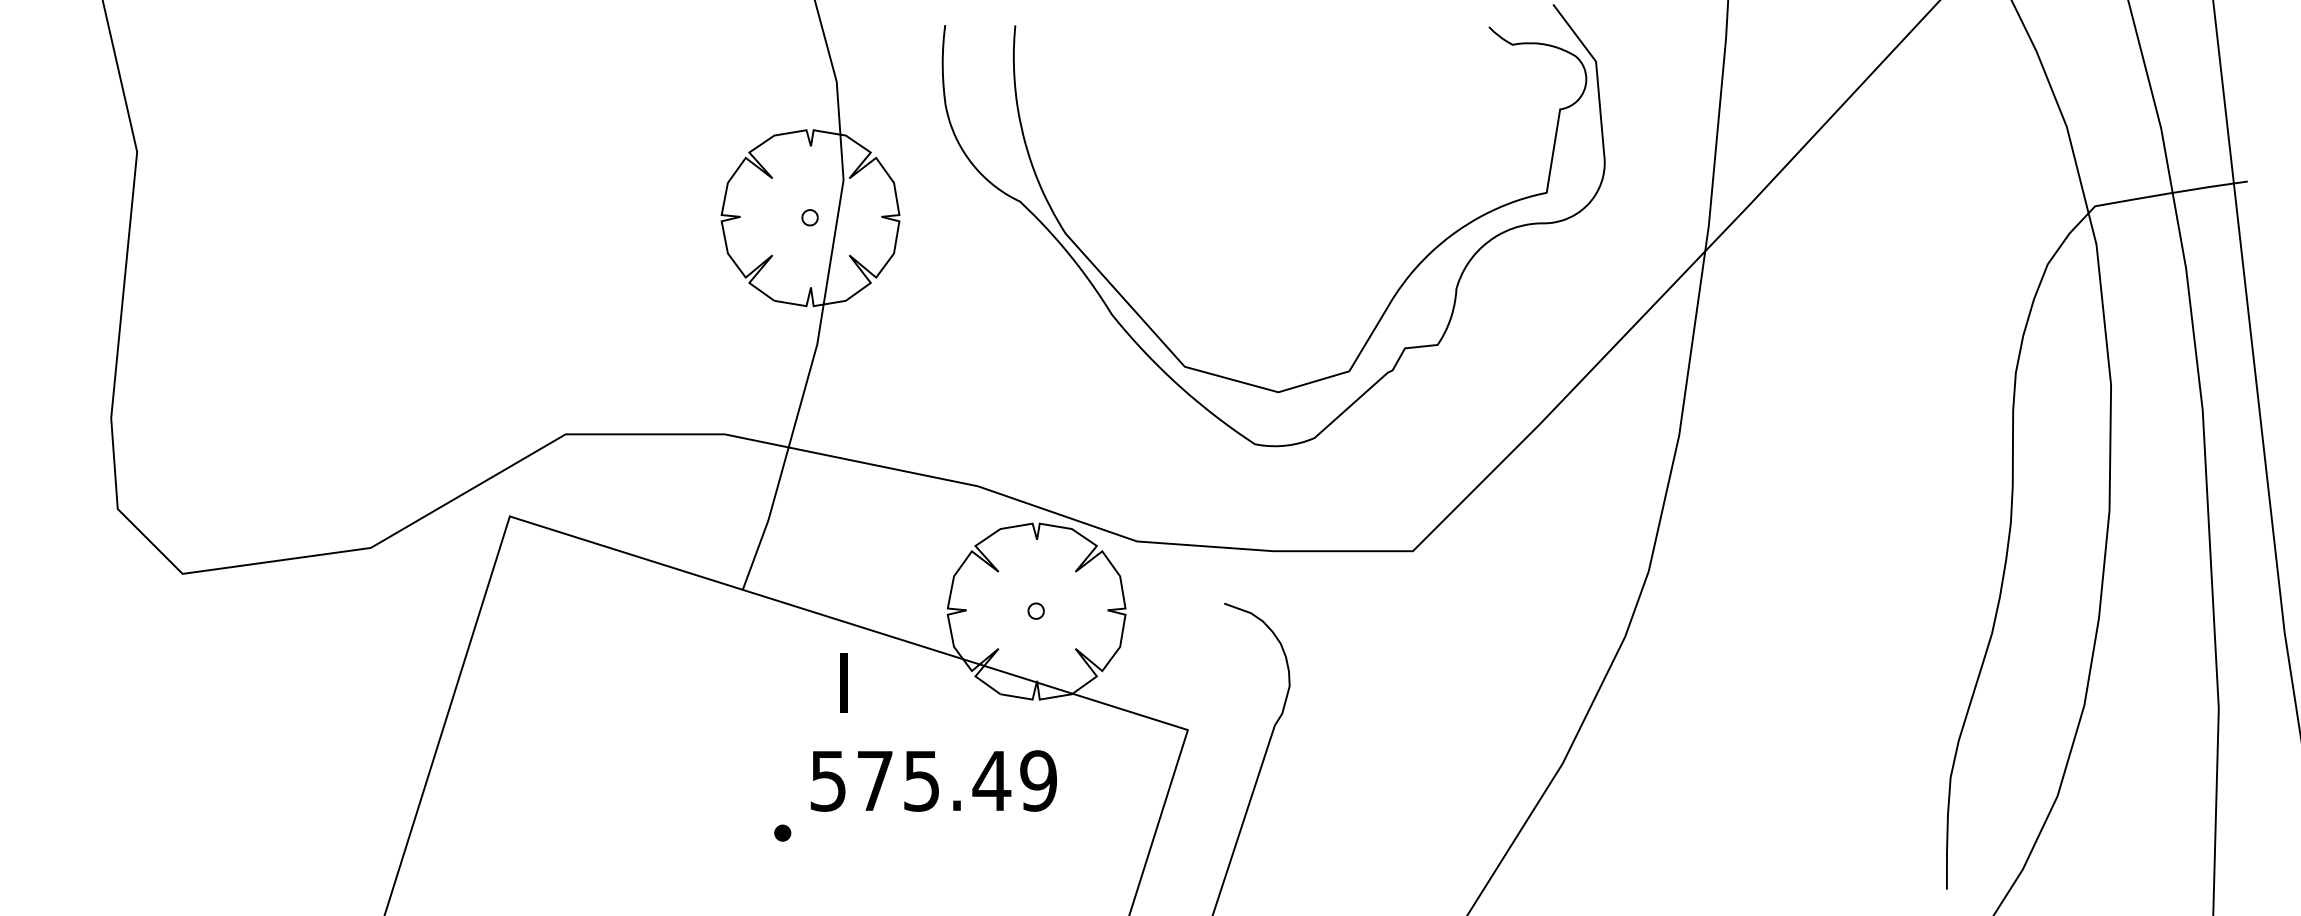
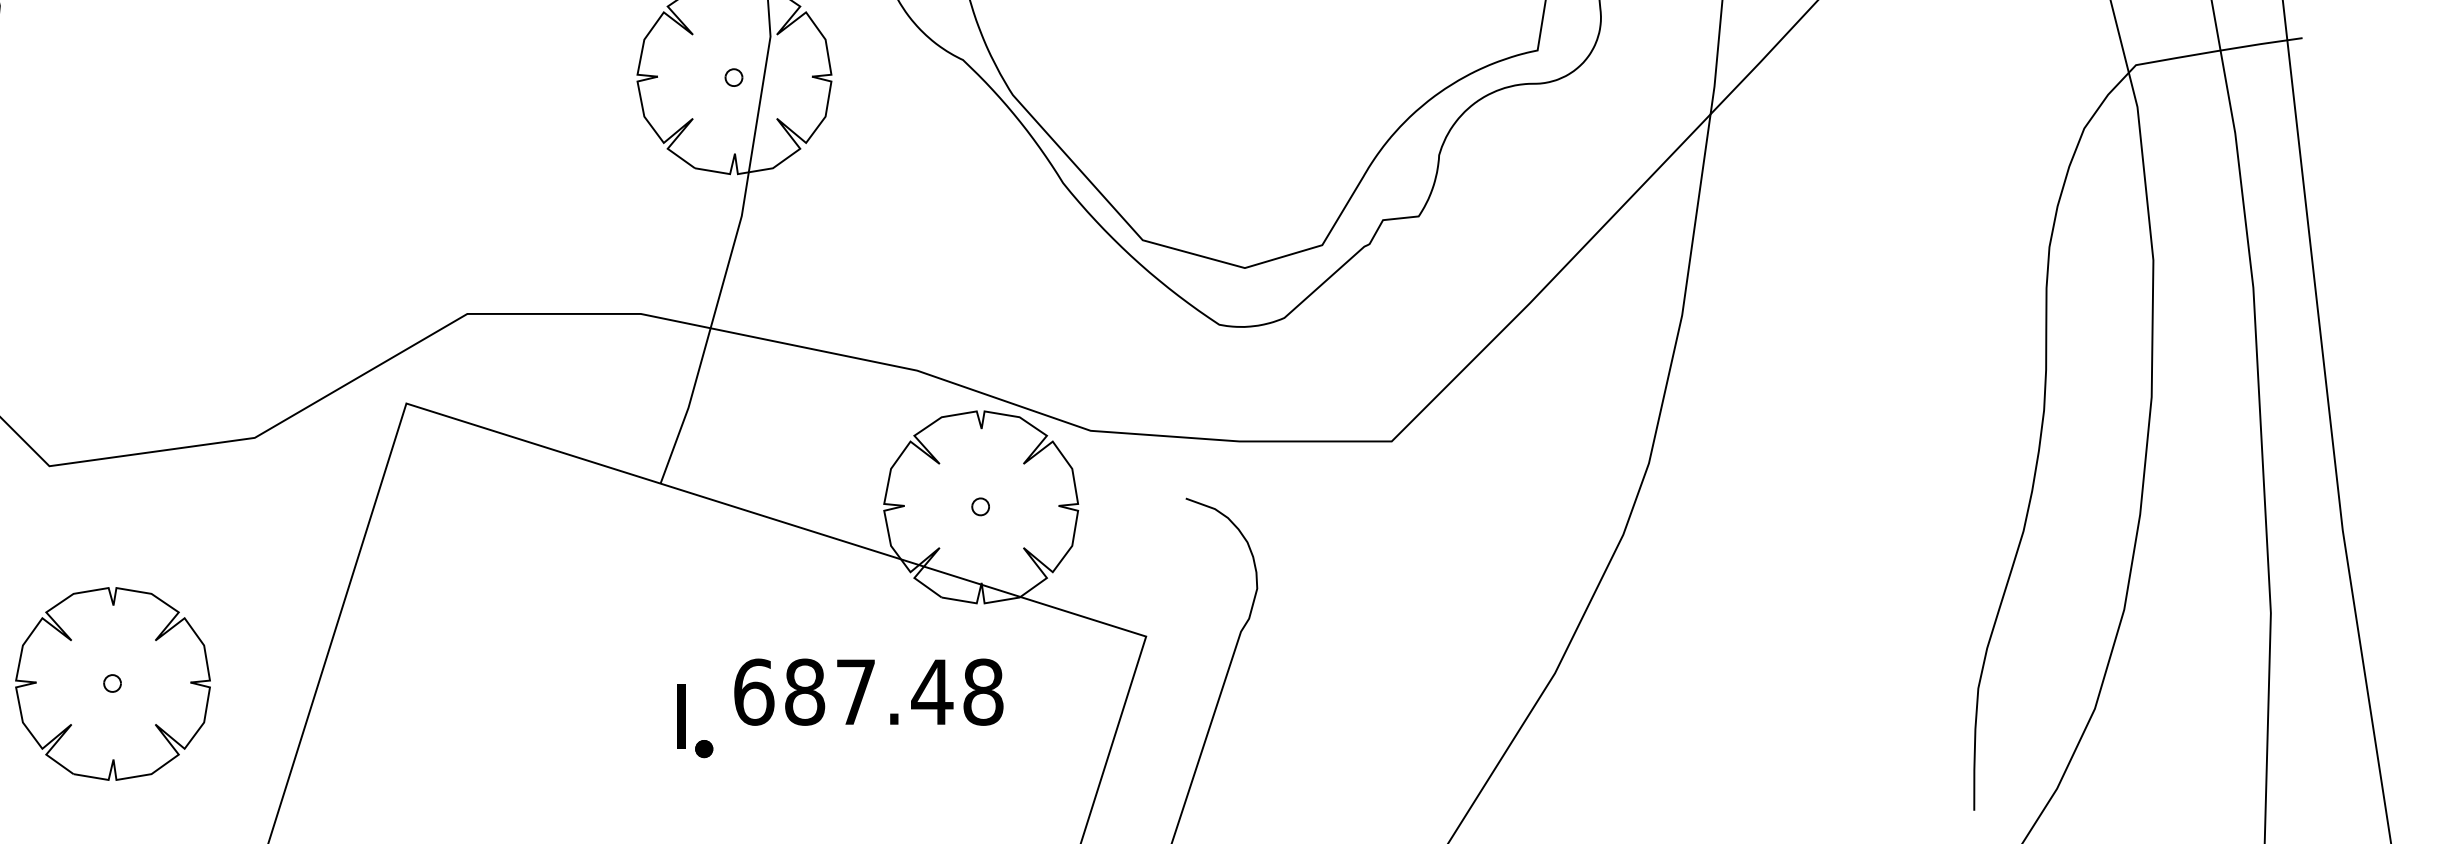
text: (843, 682) -> (680, 716), moved
part: (240, 773) -> (112, 683), added
text: (933, 780) -> (868, 691), 575.49 -> 687.48

